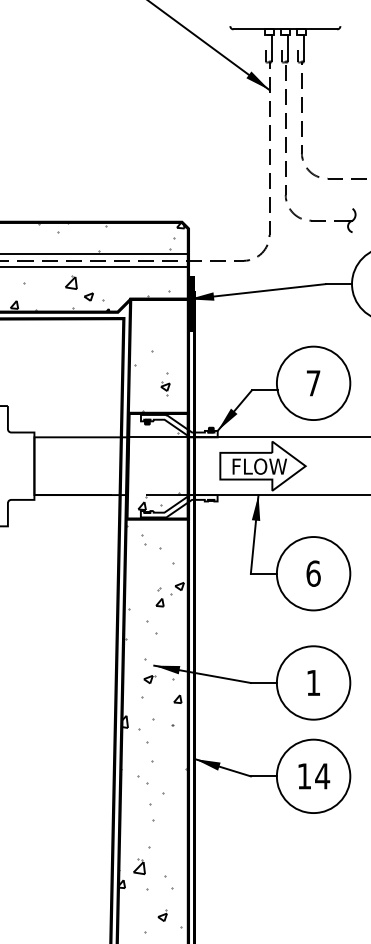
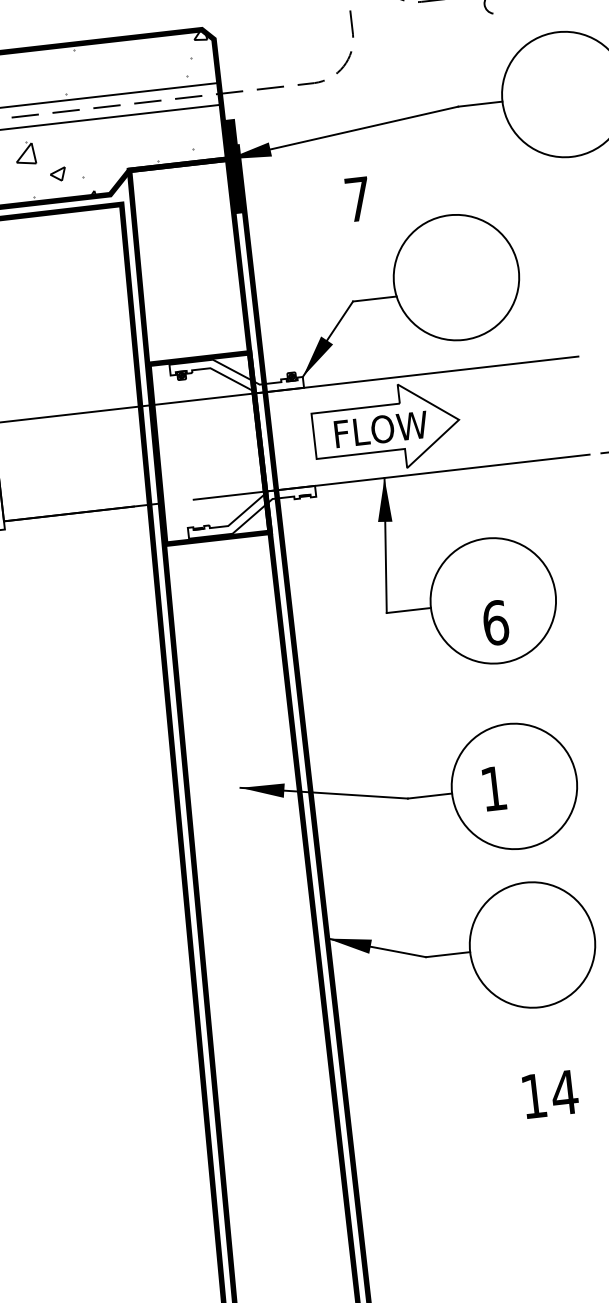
text: (313, 383) -> (357, 199), moved
hatch: (155, 391) -> (189, 322), removed
text: (313, 573) -> (495, 622), moved
text: (313, 682) -> (493, 787), moved
hatch: (152, 712) -> (246, 867), removed
text: (314, 776) -> (551, 1094), moved

